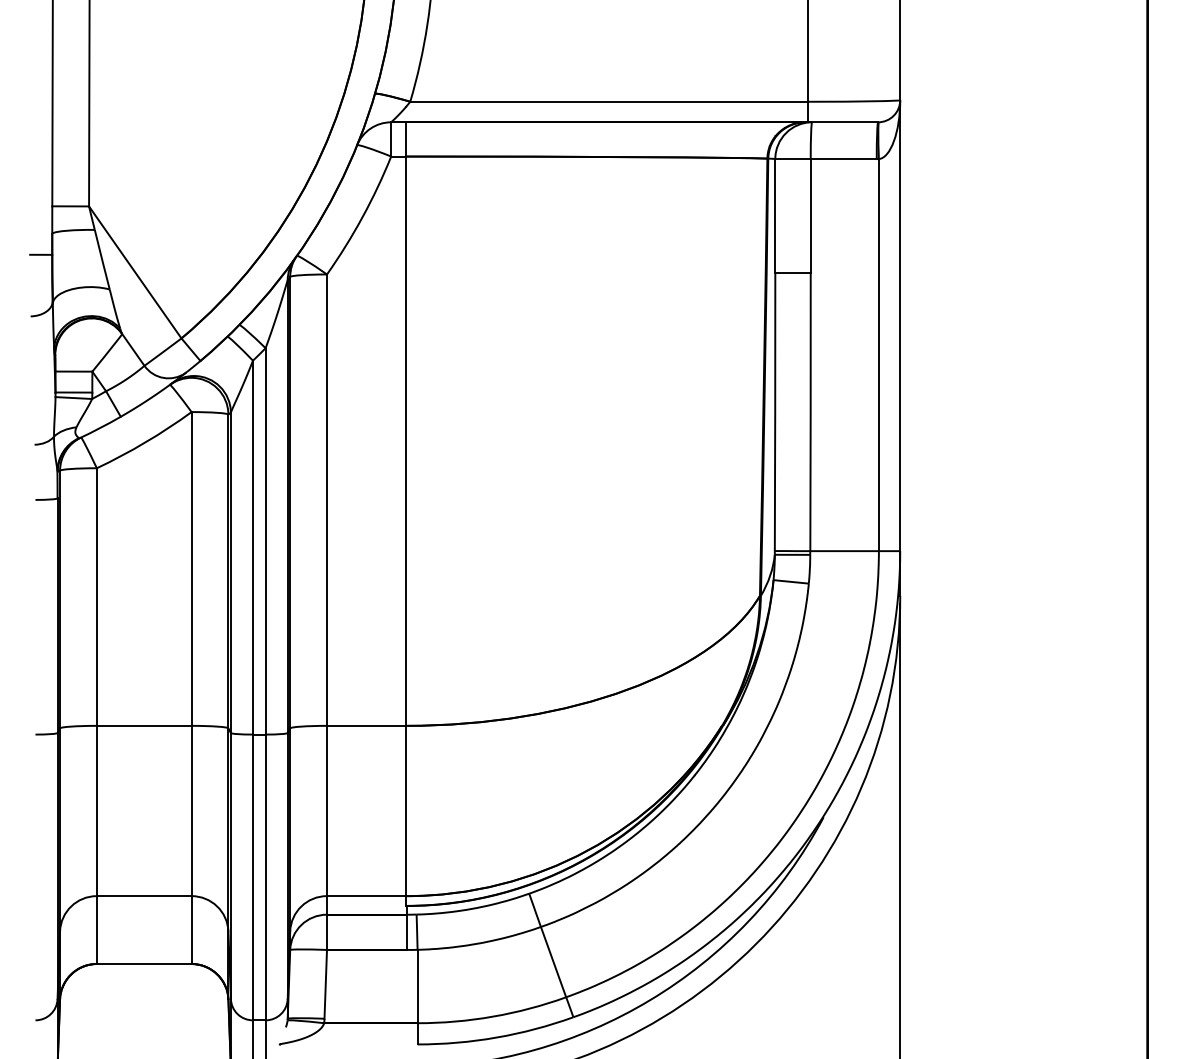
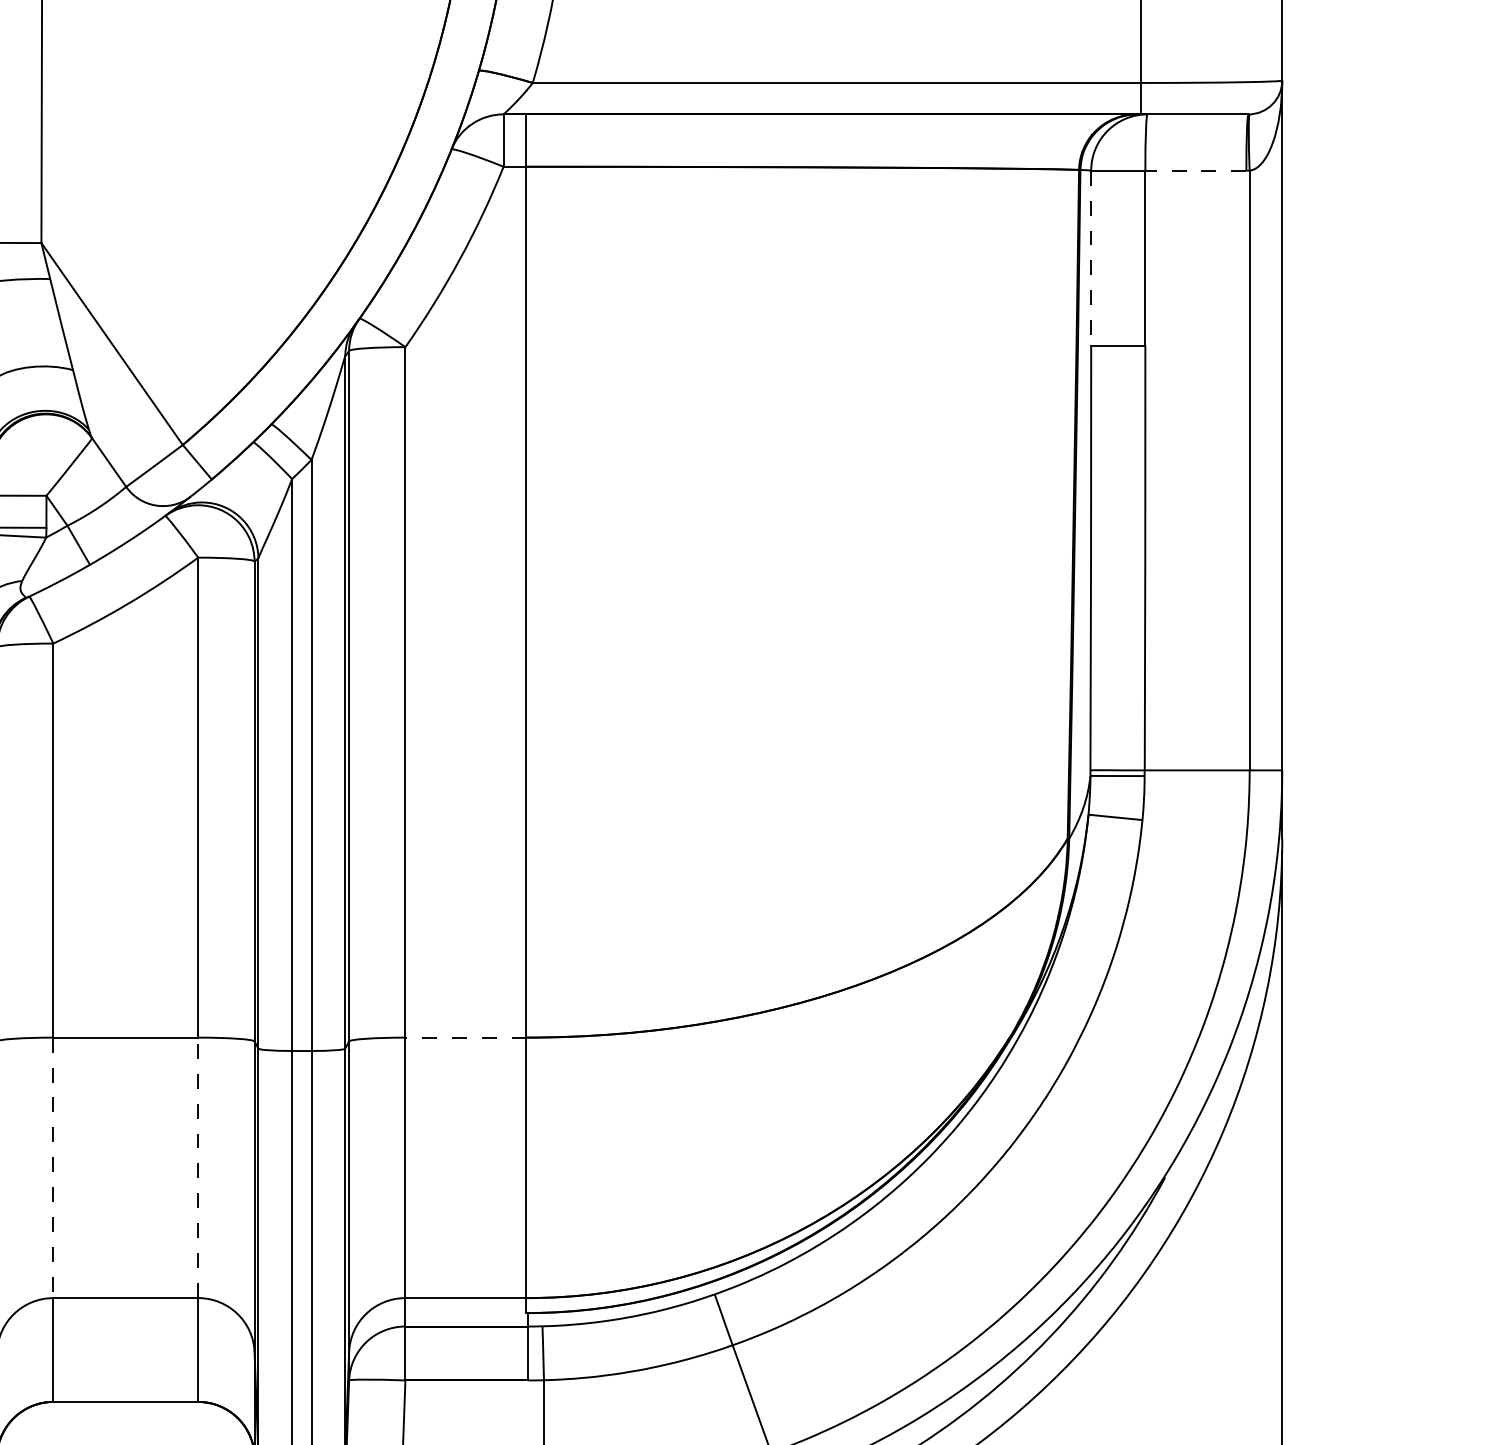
line: (843, 159) -> (1195, 171), solid -> dashed
line: (775, 216) -> (1091, 258), solid -> dashed
line: (366, 725) -> (465, 1037), solid -> dashed
line: (191, 810) -> (198, 1167), solid -> dashed
line: (96, 811) -> (52, 1168), solid -> dashed

